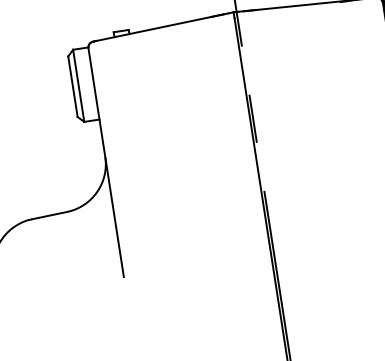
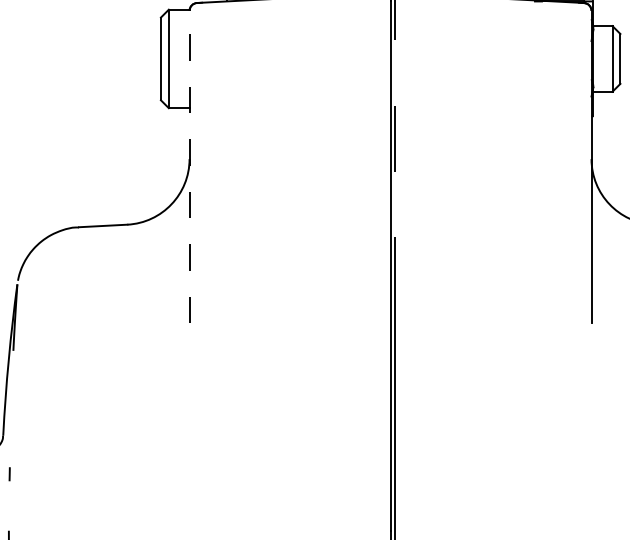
line: (106, 162) -> (189, 166), solid -> dashed

